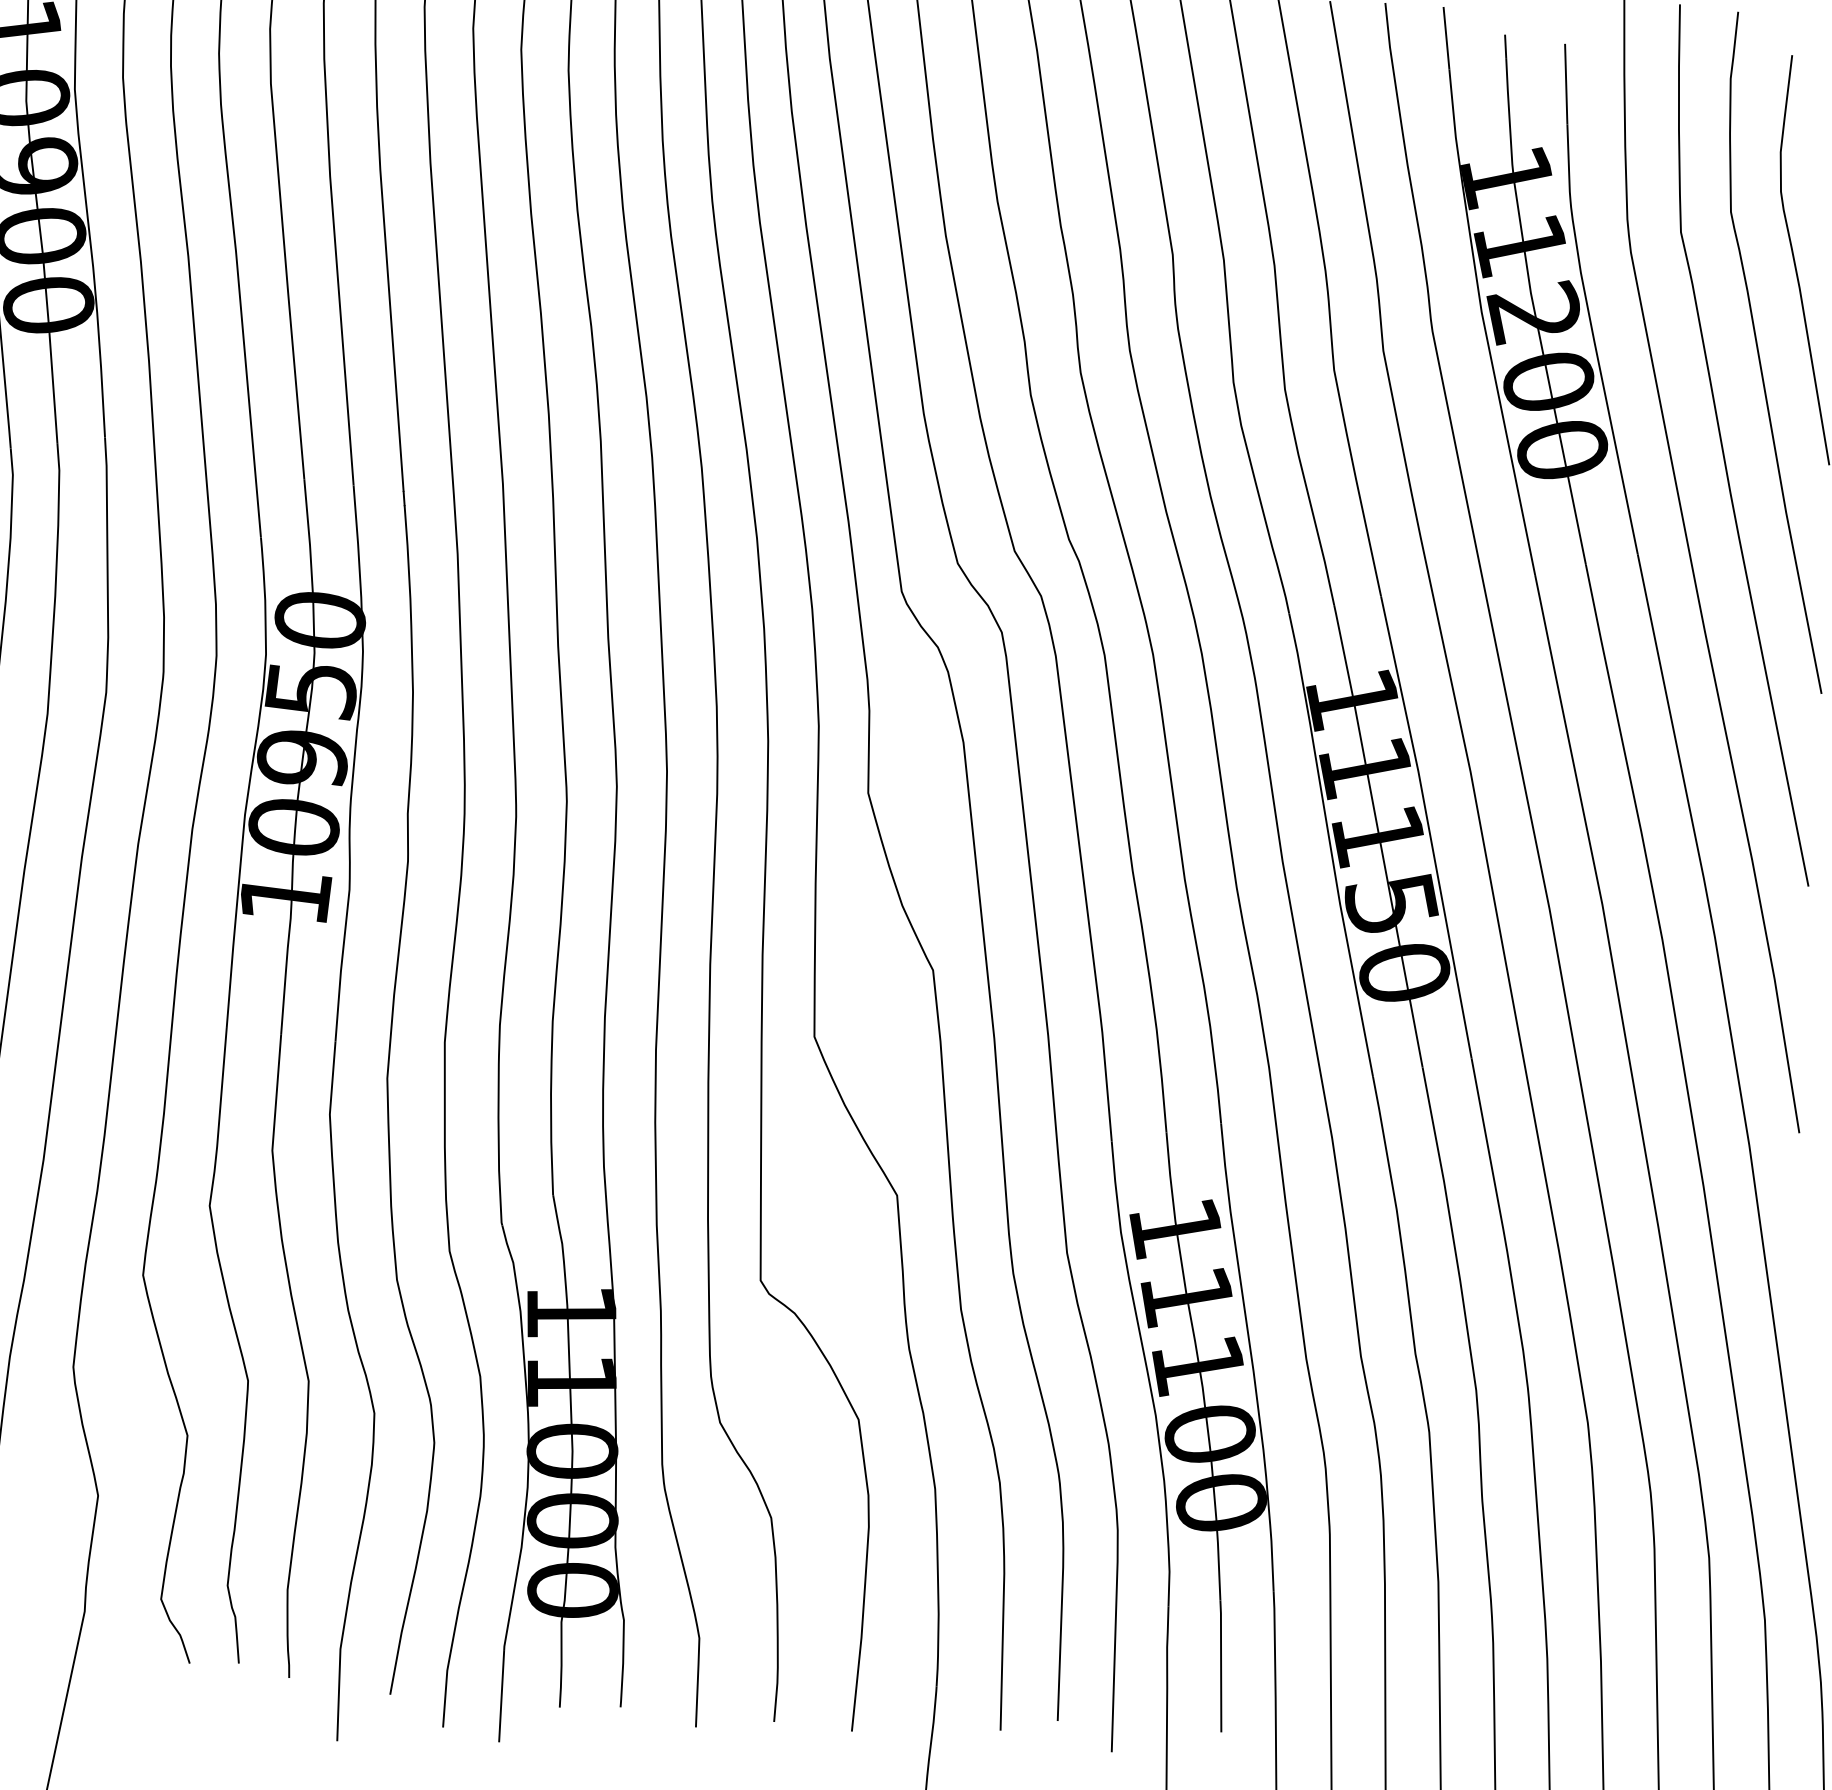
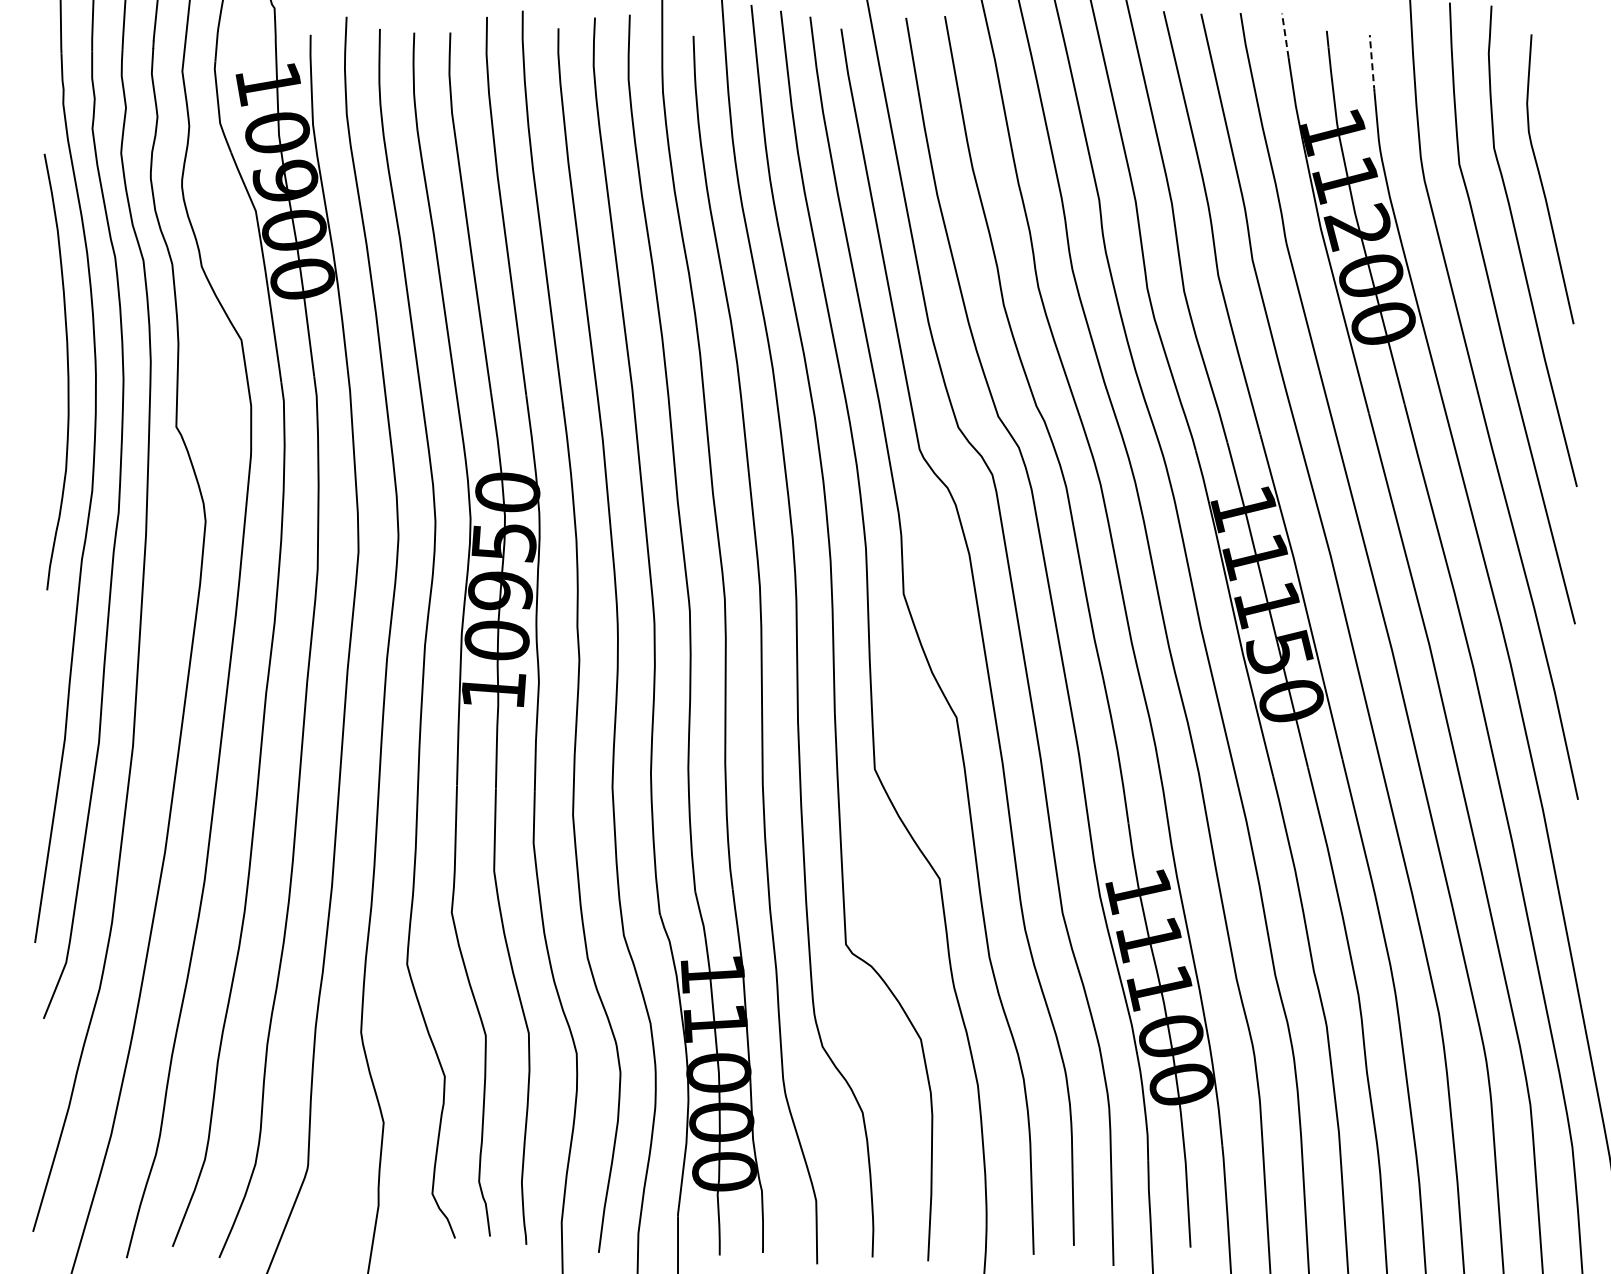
line: (1446, 38) -> (1285, 35), solid -> dashed
line: (1566, 83) -> (1372, 63), solid -> dashed

